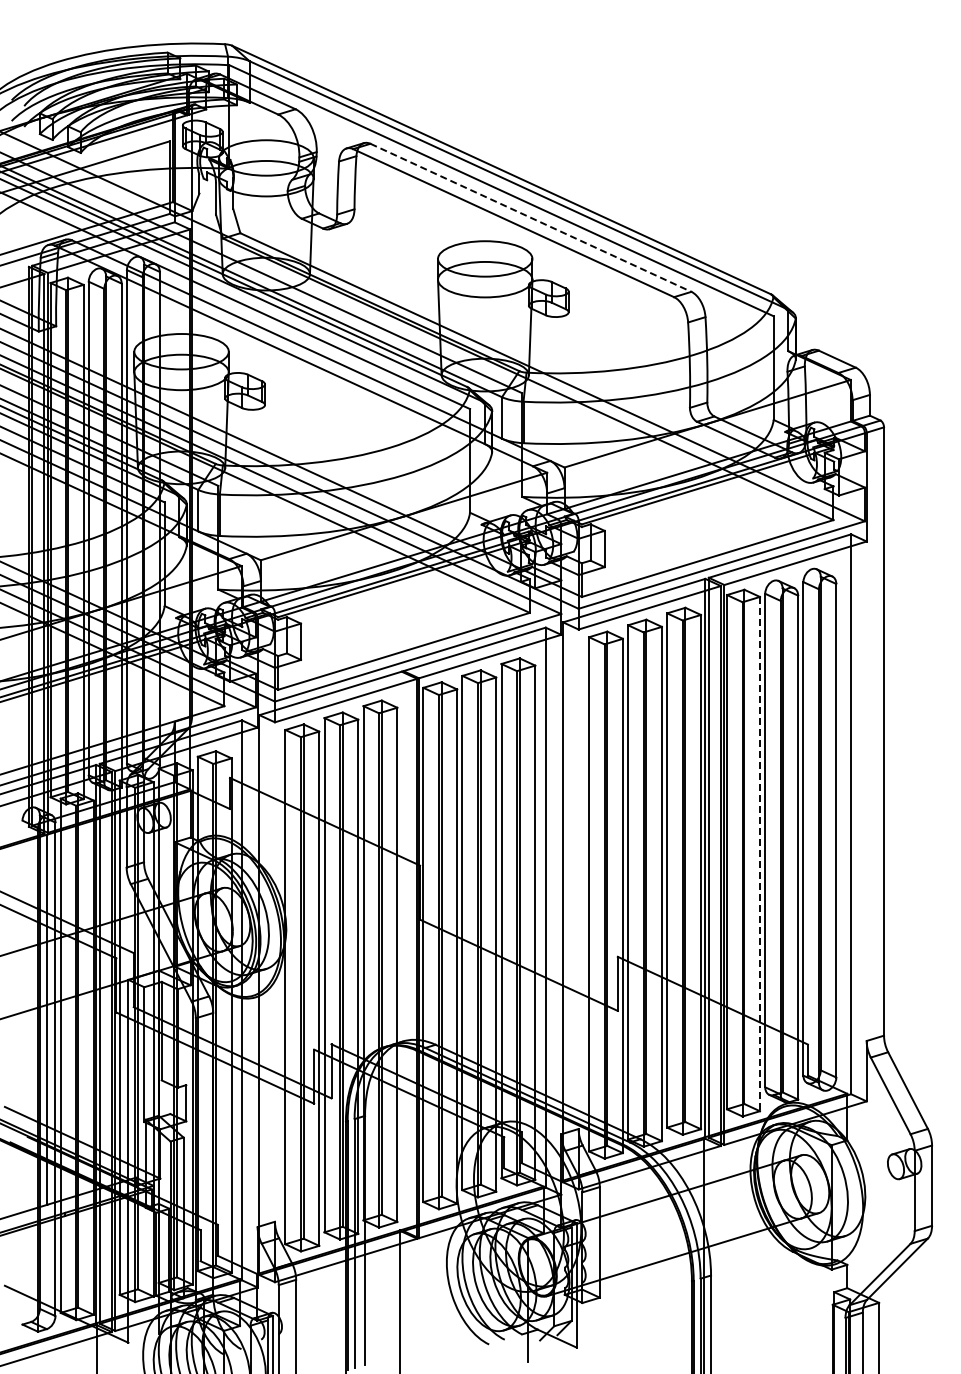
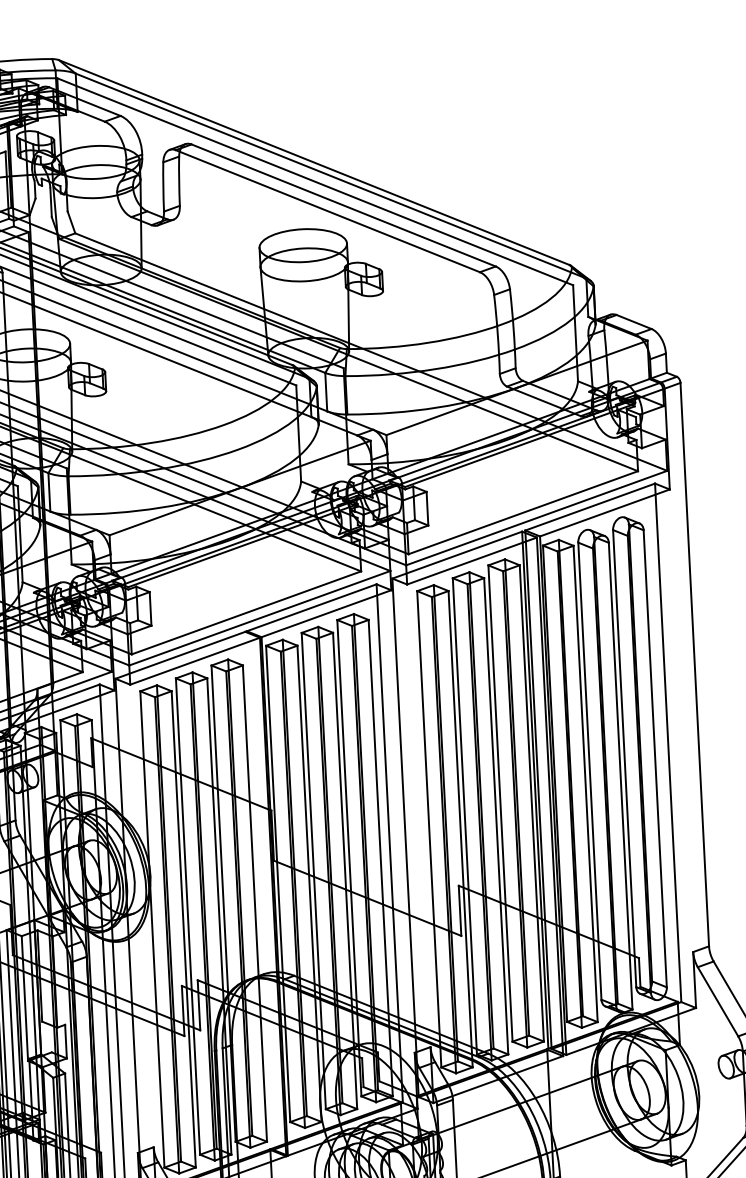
line: (530, 217) -> (343, 205), dashed -> solid
line: (759, 854) -> (585, 784), dashed -> solid

